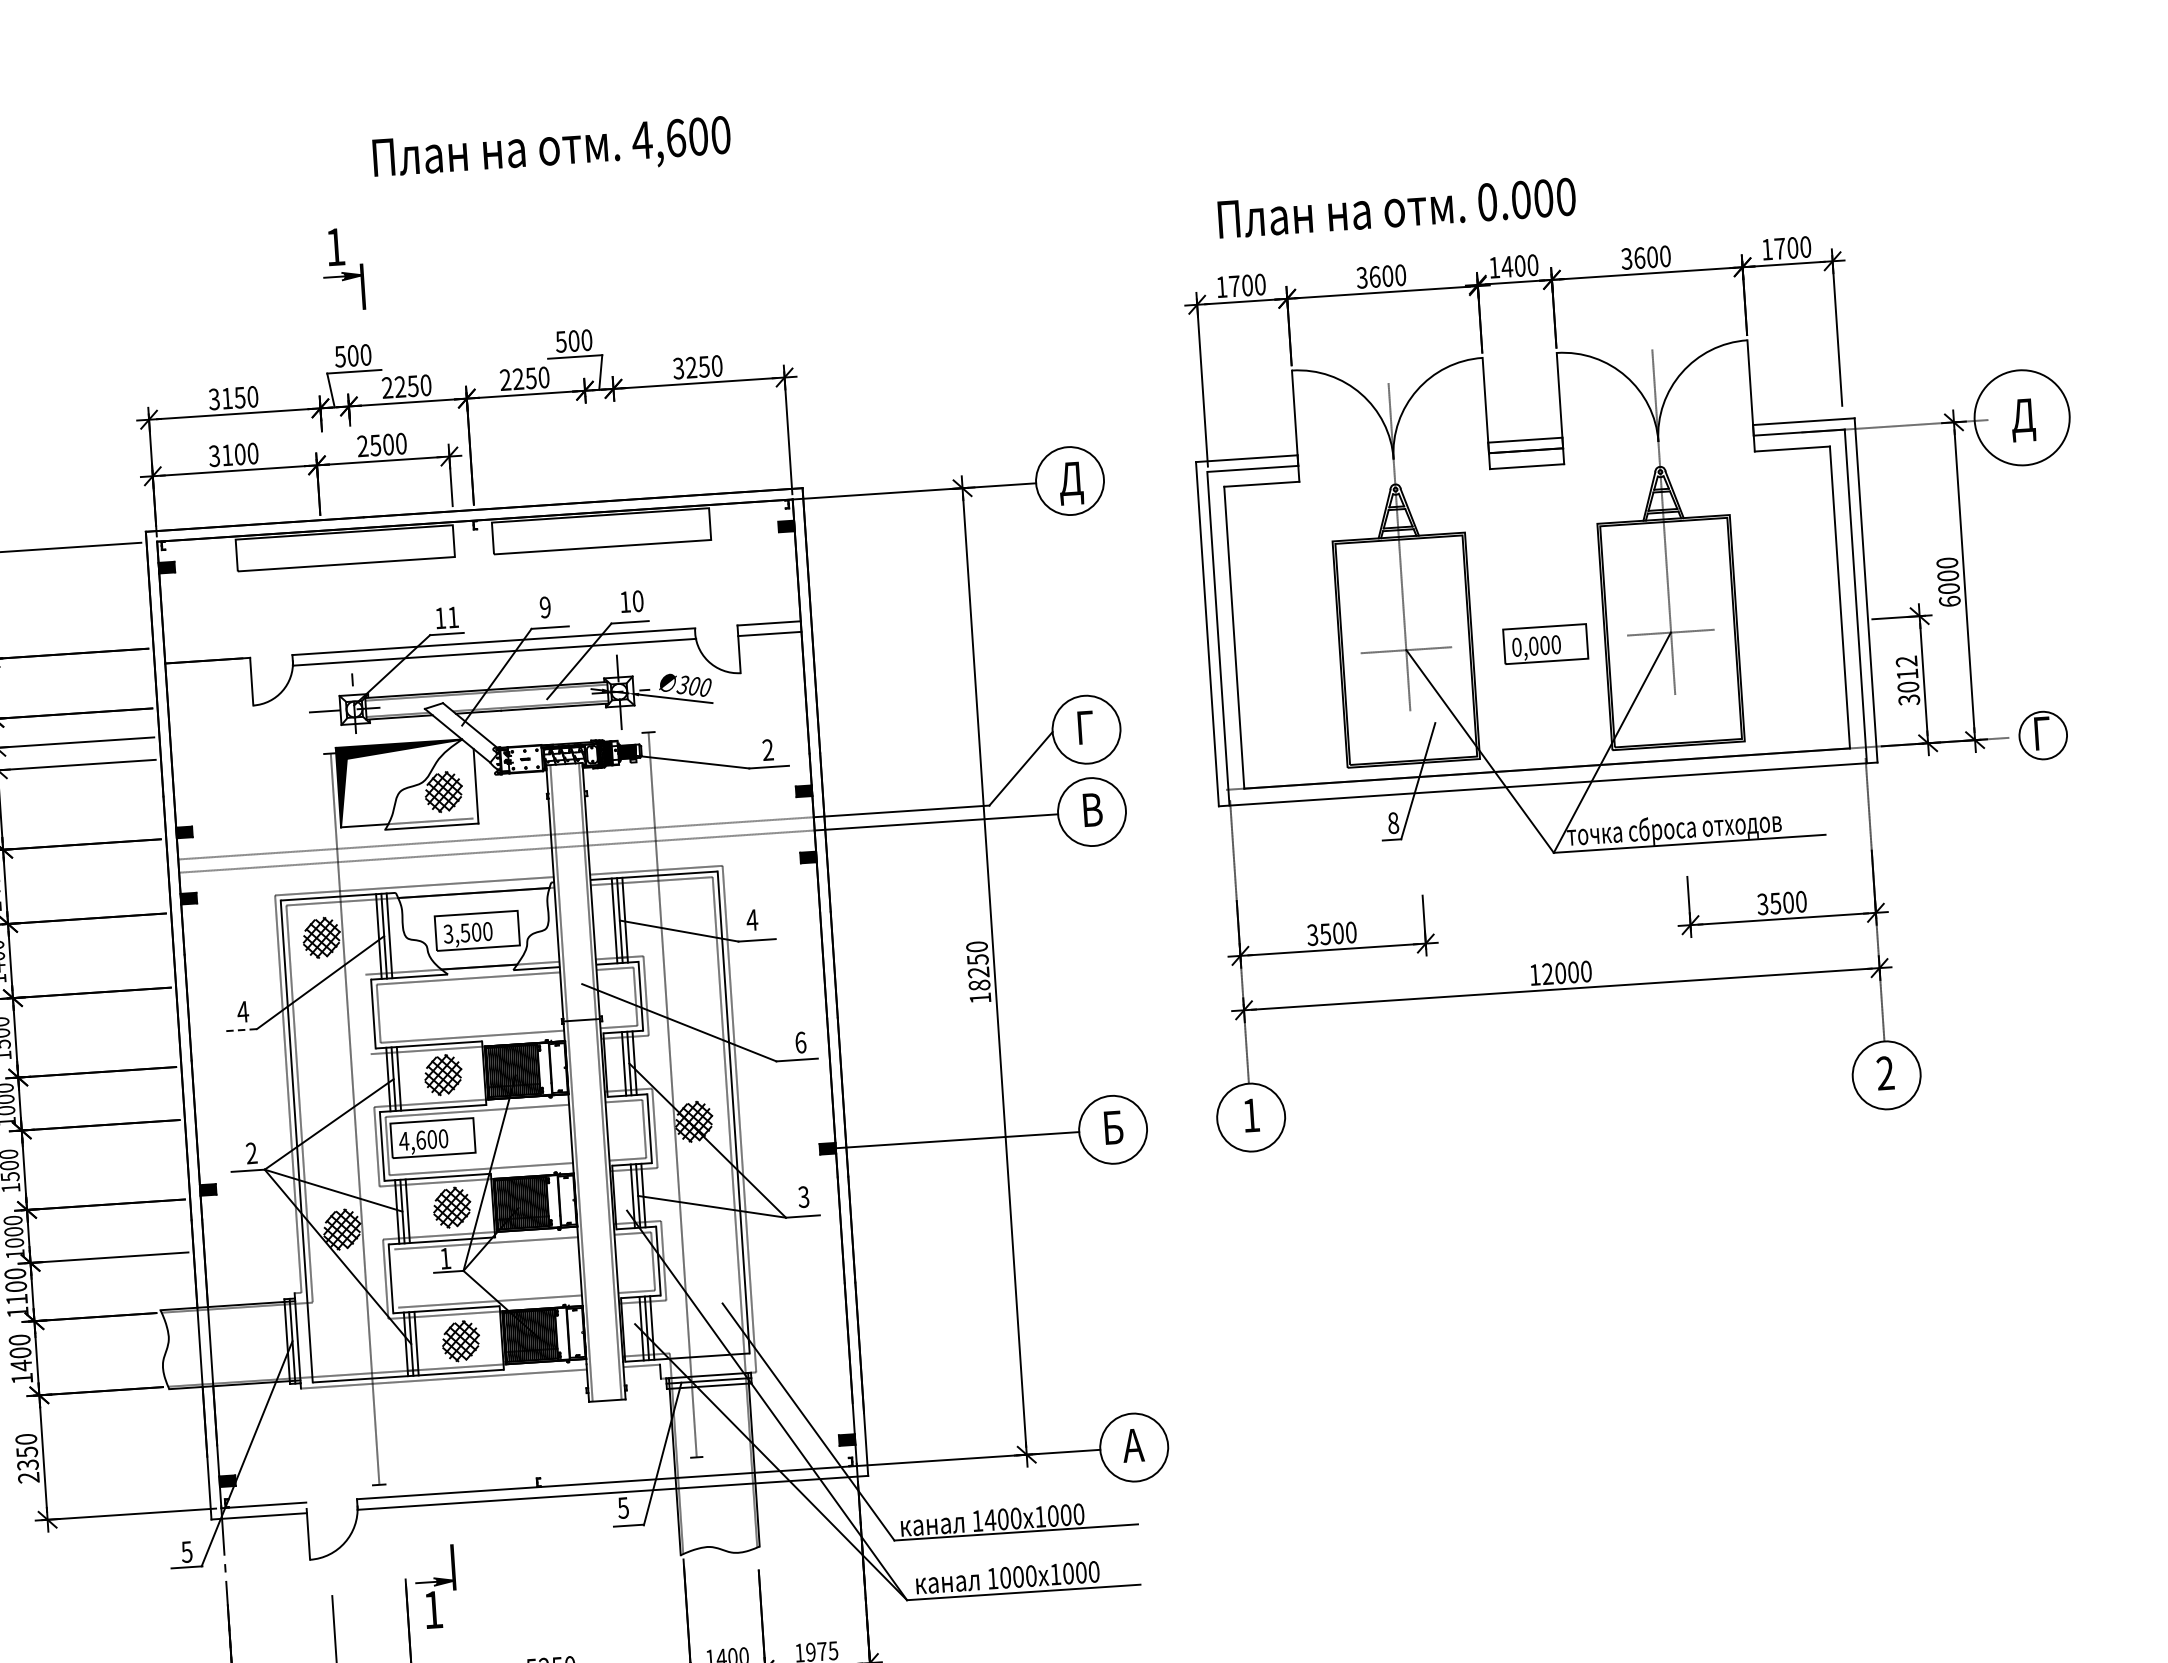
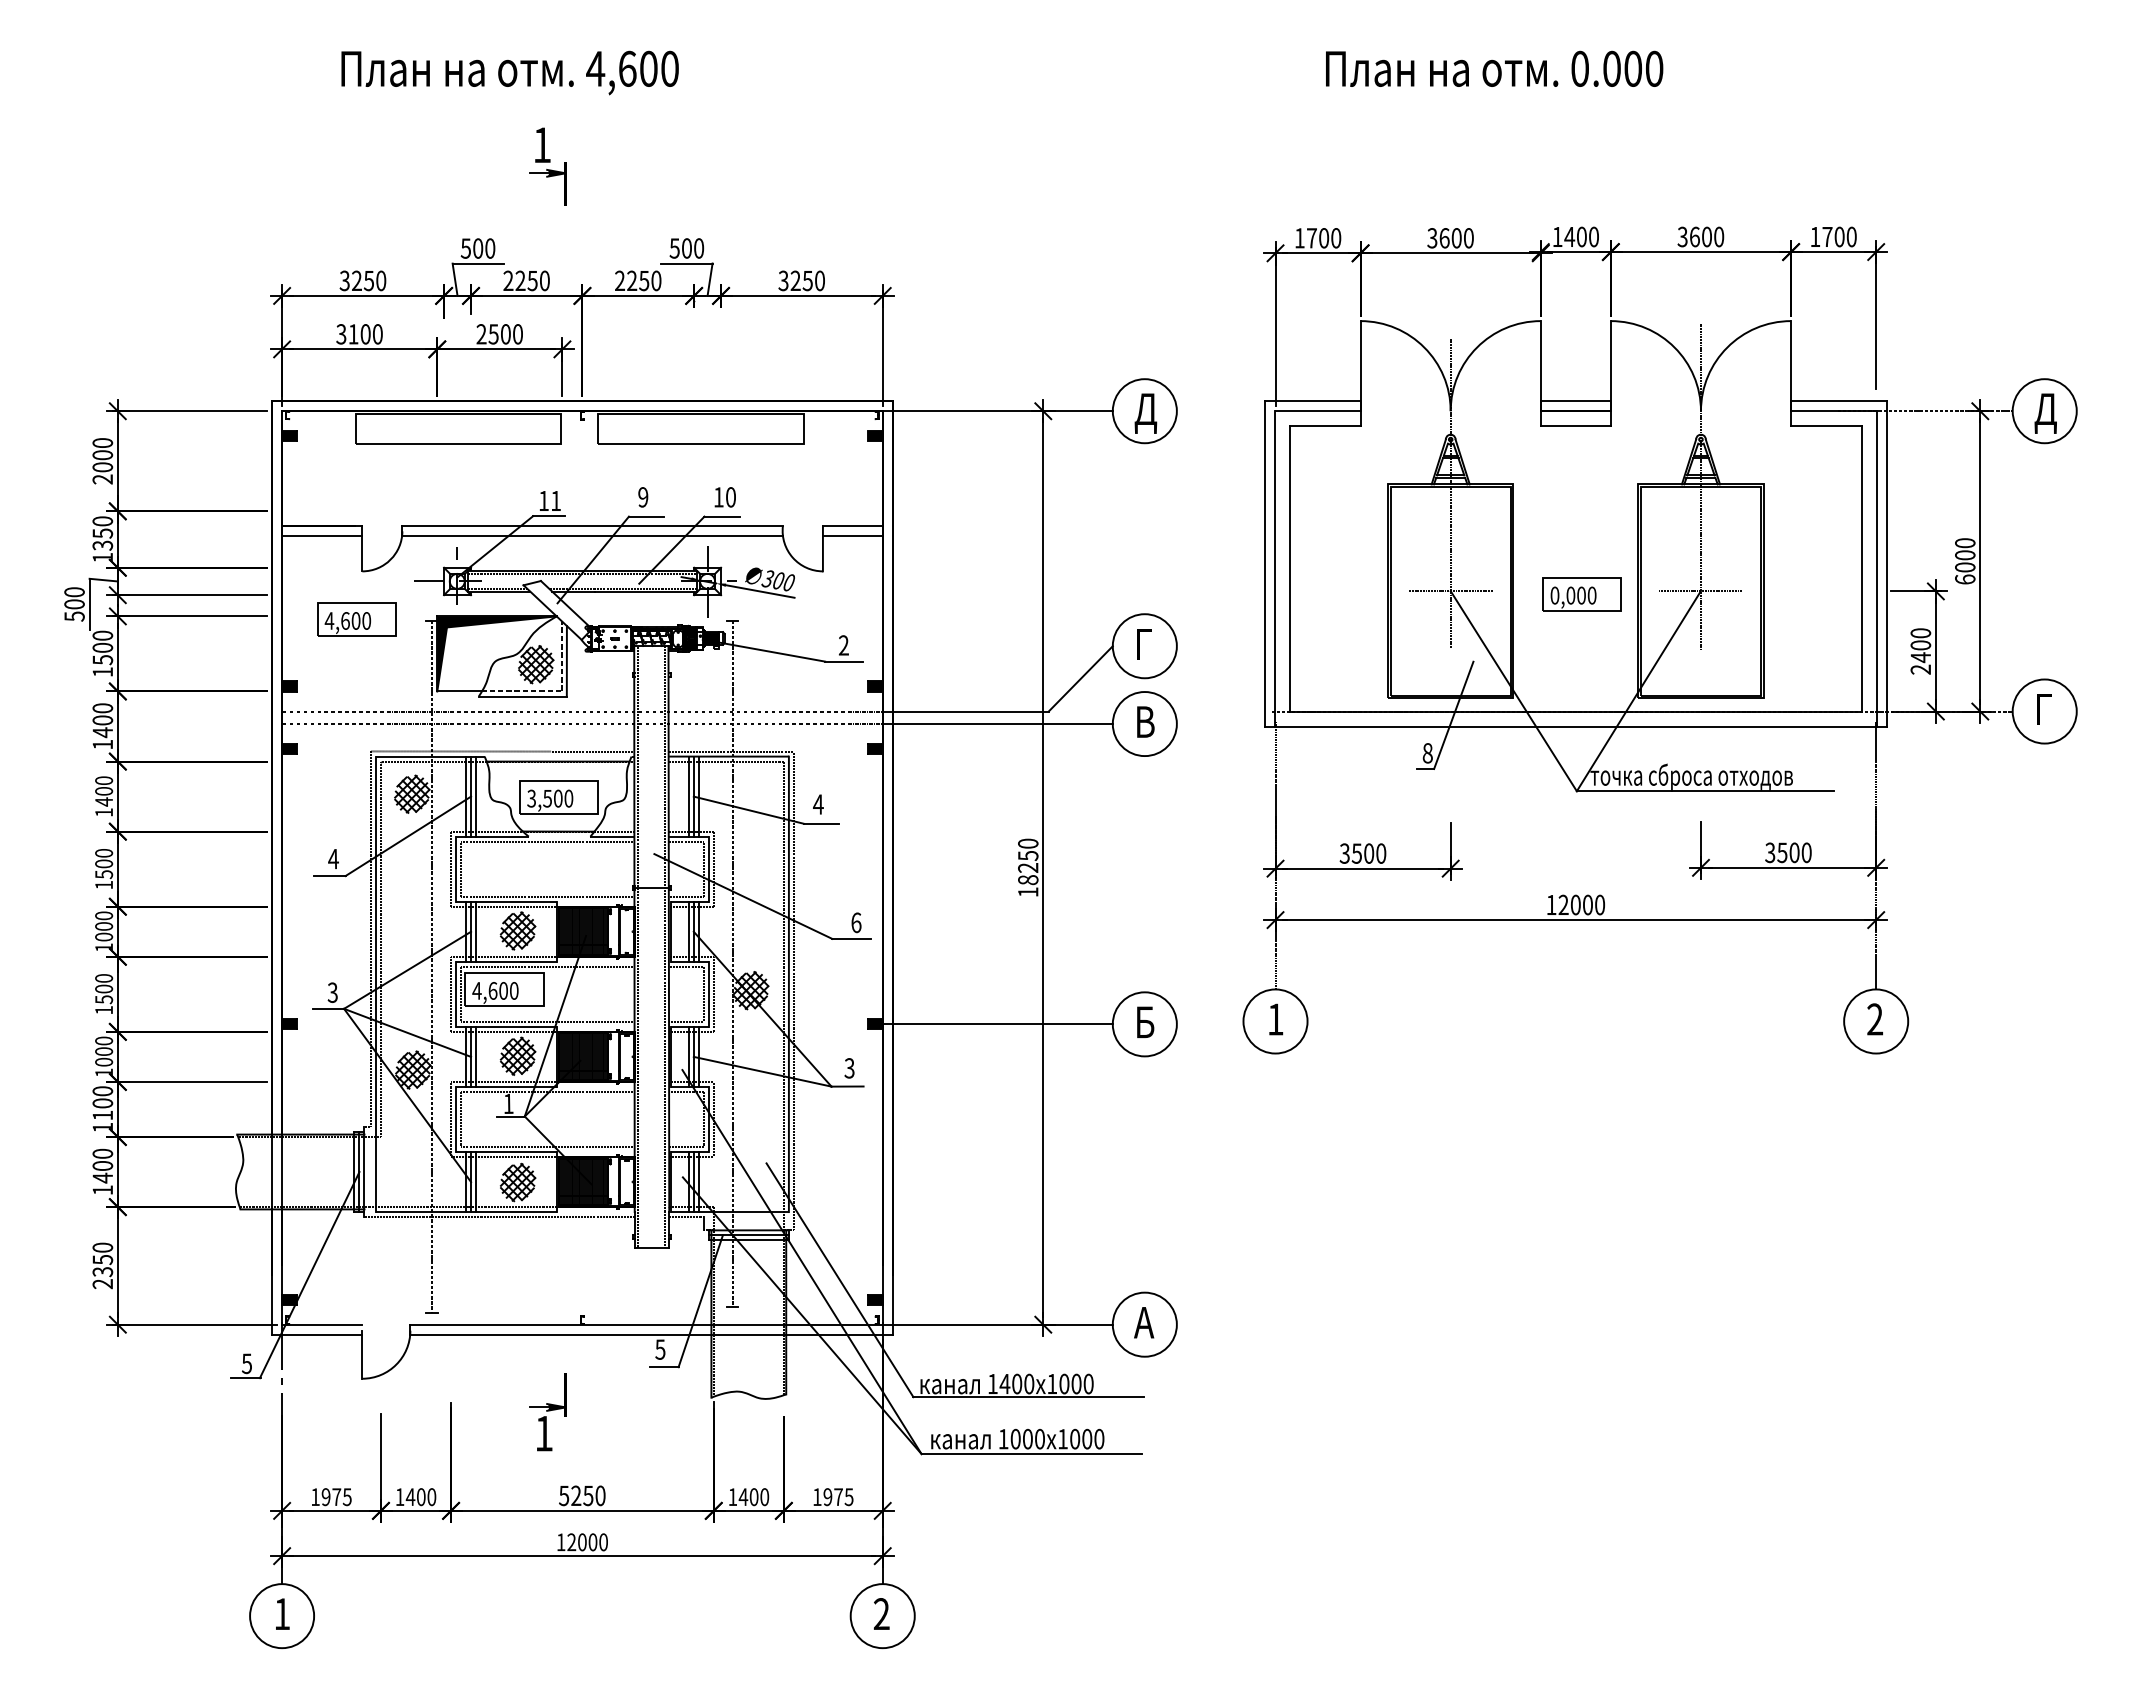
text: (551, 150) -> (509, 72), moved
text: (1396, 207) -> (1494, 68), moved
part: (342, 269) -> (547, 166), moved
text: (226, 398) -> (356, 280), 3150 -> 3250
circle: (2021, 418) -> (2044, 411), size x0.71
line: (208, 671) -> (322, 536), added
text: (1907, 680) -> (1920, 651), 3012 -> 2400
circle: (2043, 735) -> (2044, 711), size x1.43
part: (250, 756) -> (356, 619), added
line: (471, 781) -> (562, 656), added
line: (368, 1013) -> (451, 868), added
line: (240, 1030) -> (329, 876), dashed -> solid
text: (251, 1154) -> (332, 993), 2 -> 3
line: (396, 1278) -> (461, 1119), added
part: (435, 1587) -> (547, 1412), moved

